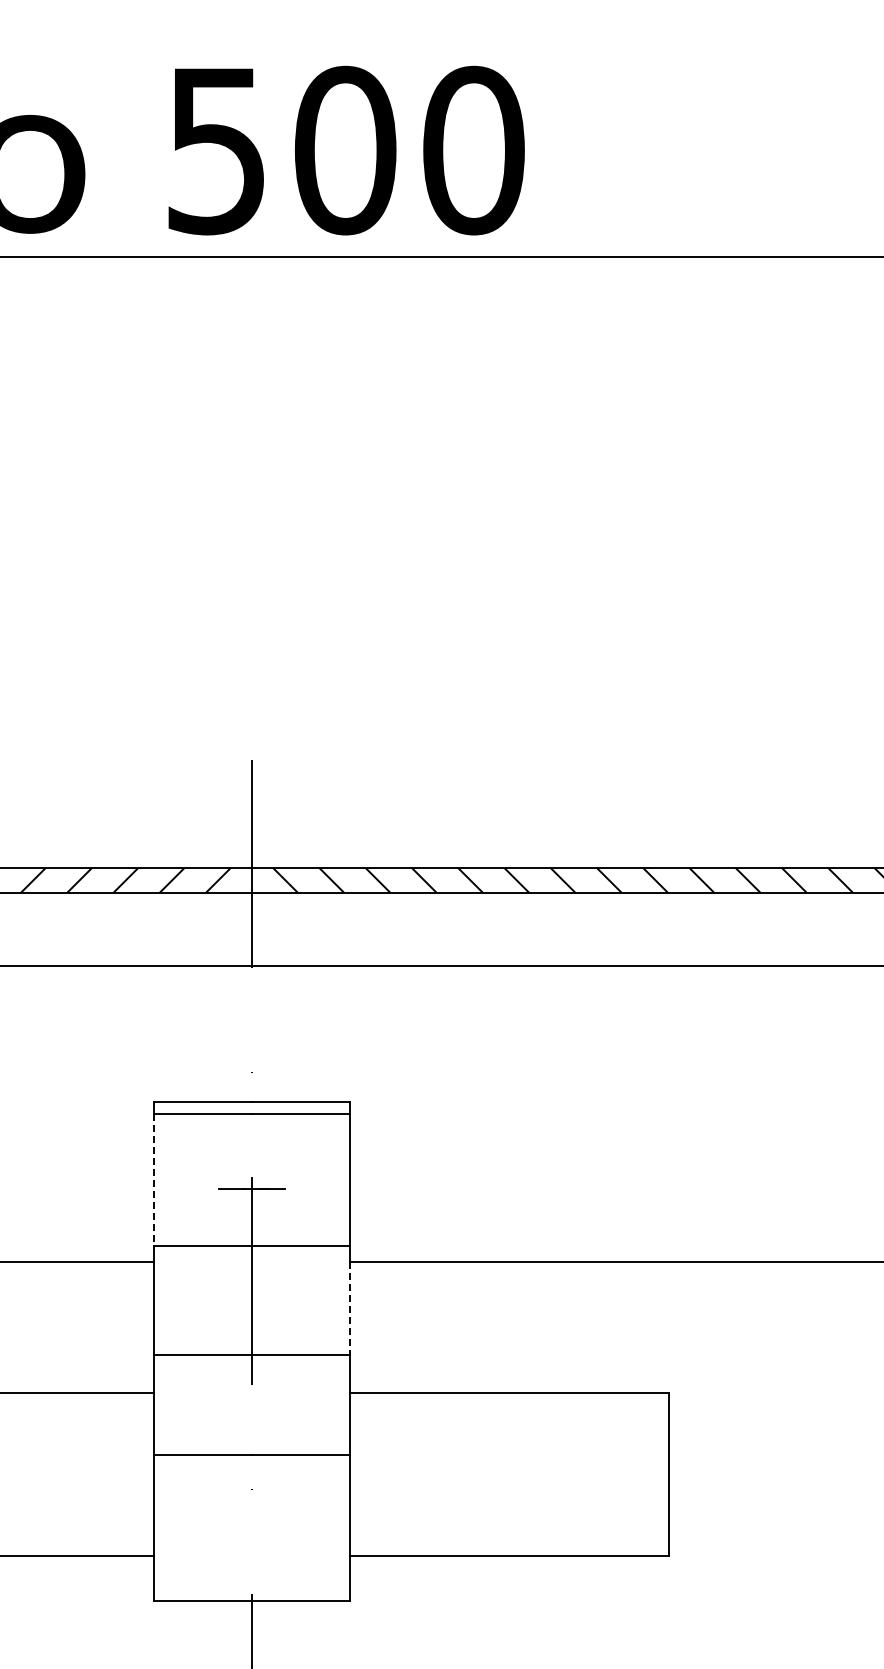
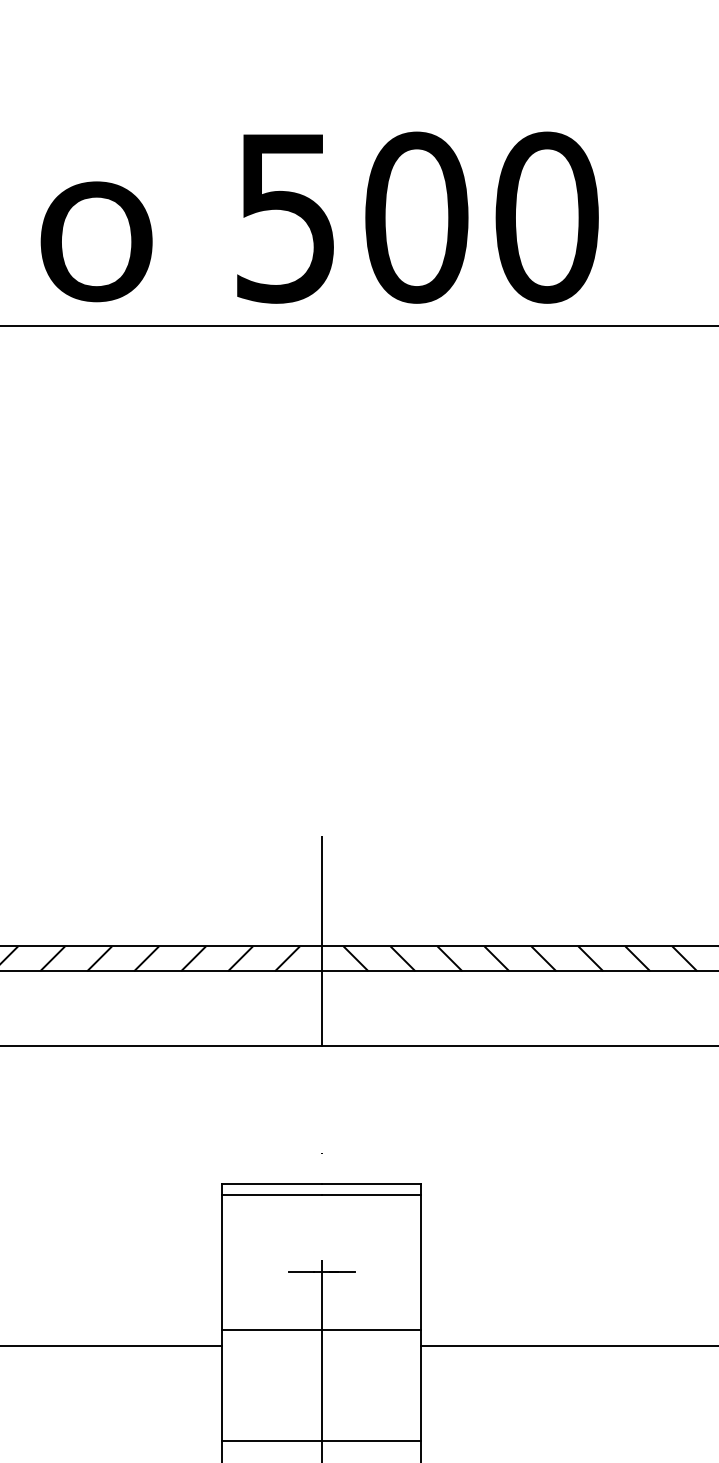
line: (153, 1180) -> (221, 1263), dashed -> solid
line: (349, 1308) -> (420, 1393), dashed -> solid

